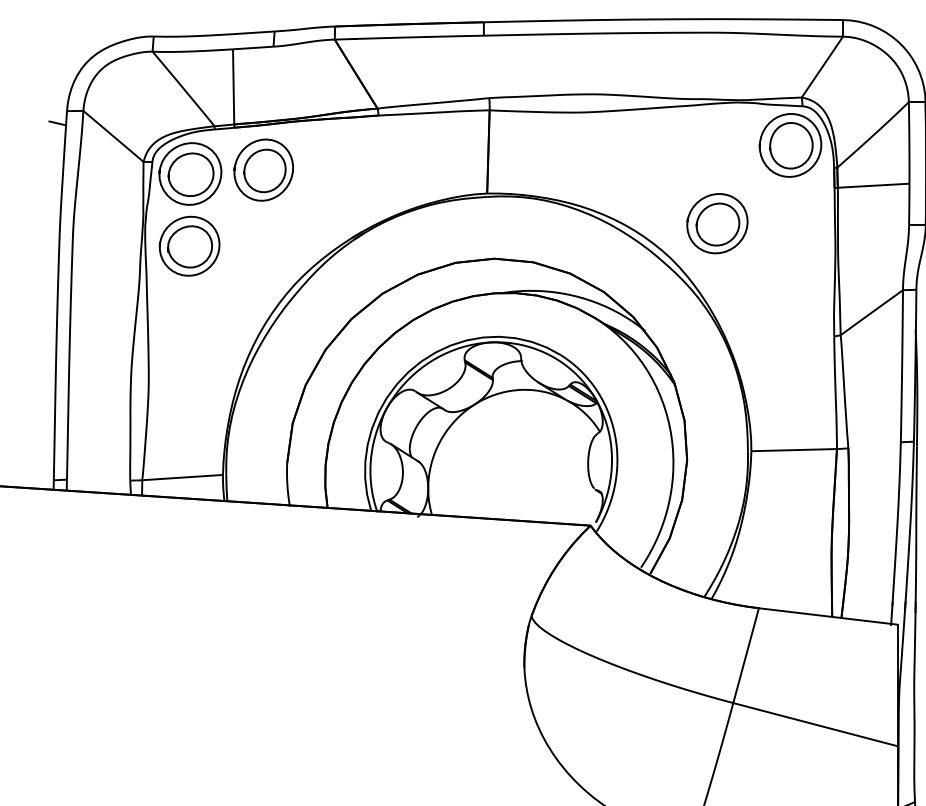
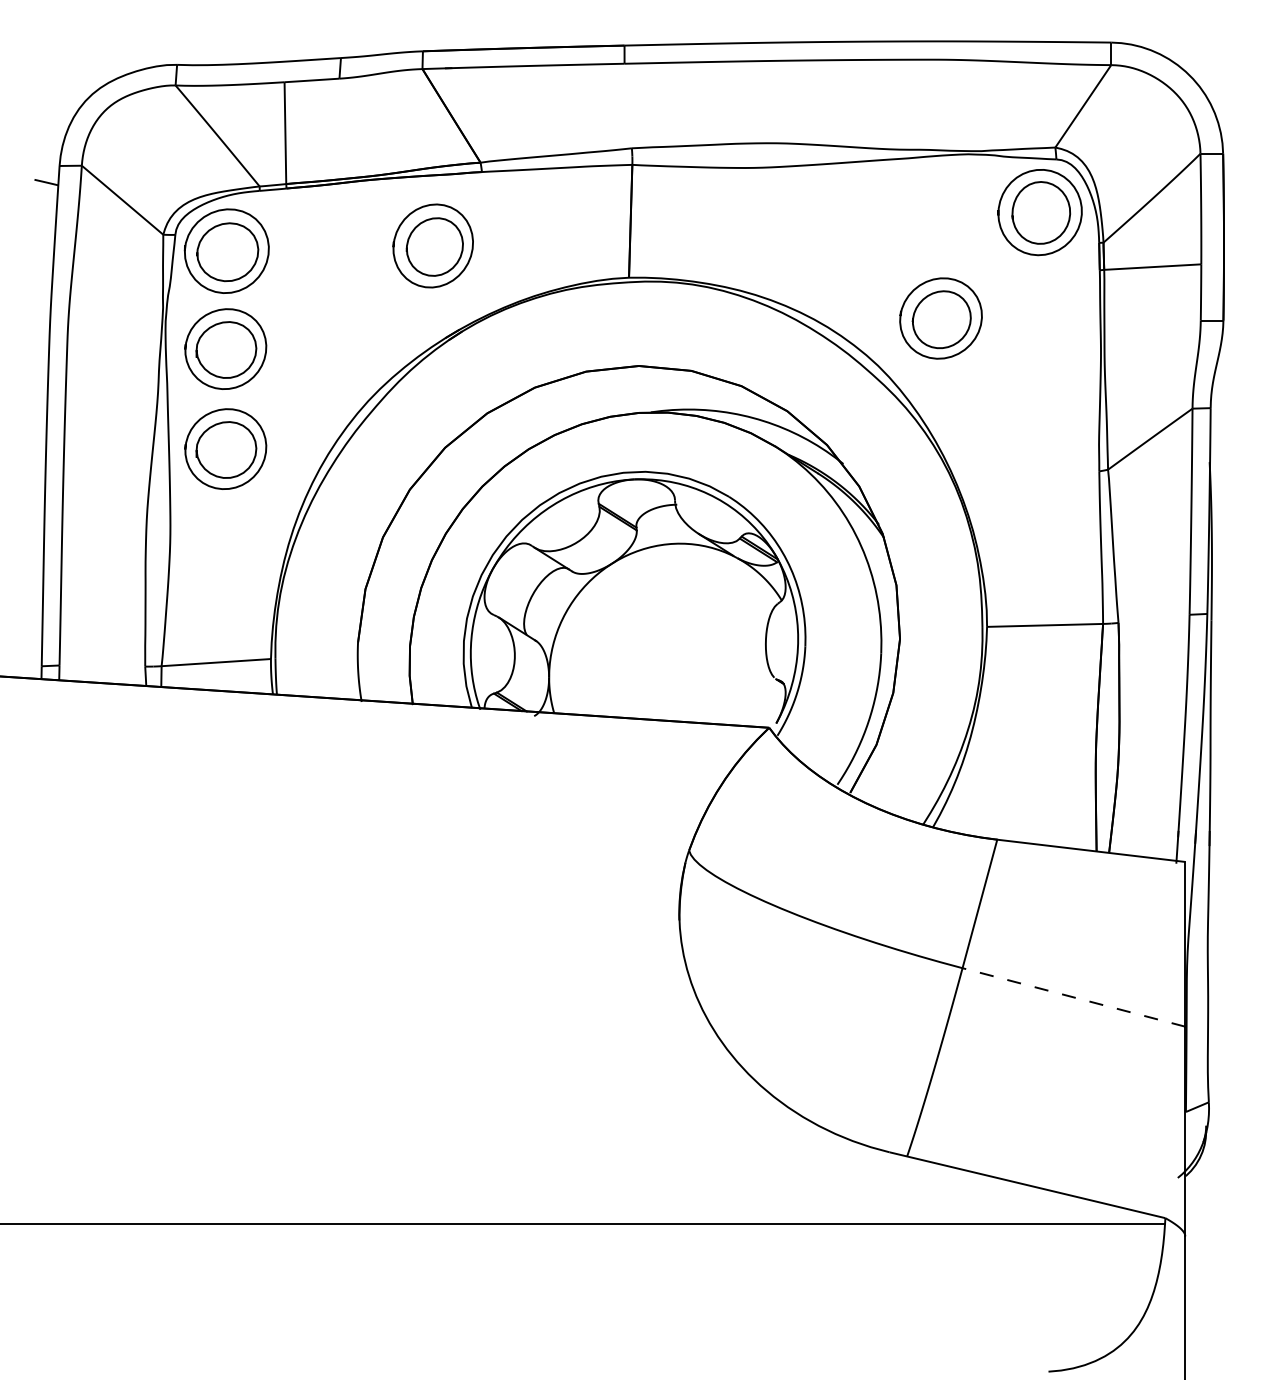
part: (263, 169) -> (432, 245), moved
part: (189, 319) -> (225, 448), added
line: (815, 724) -> (1073, 997), solid -> dashed

